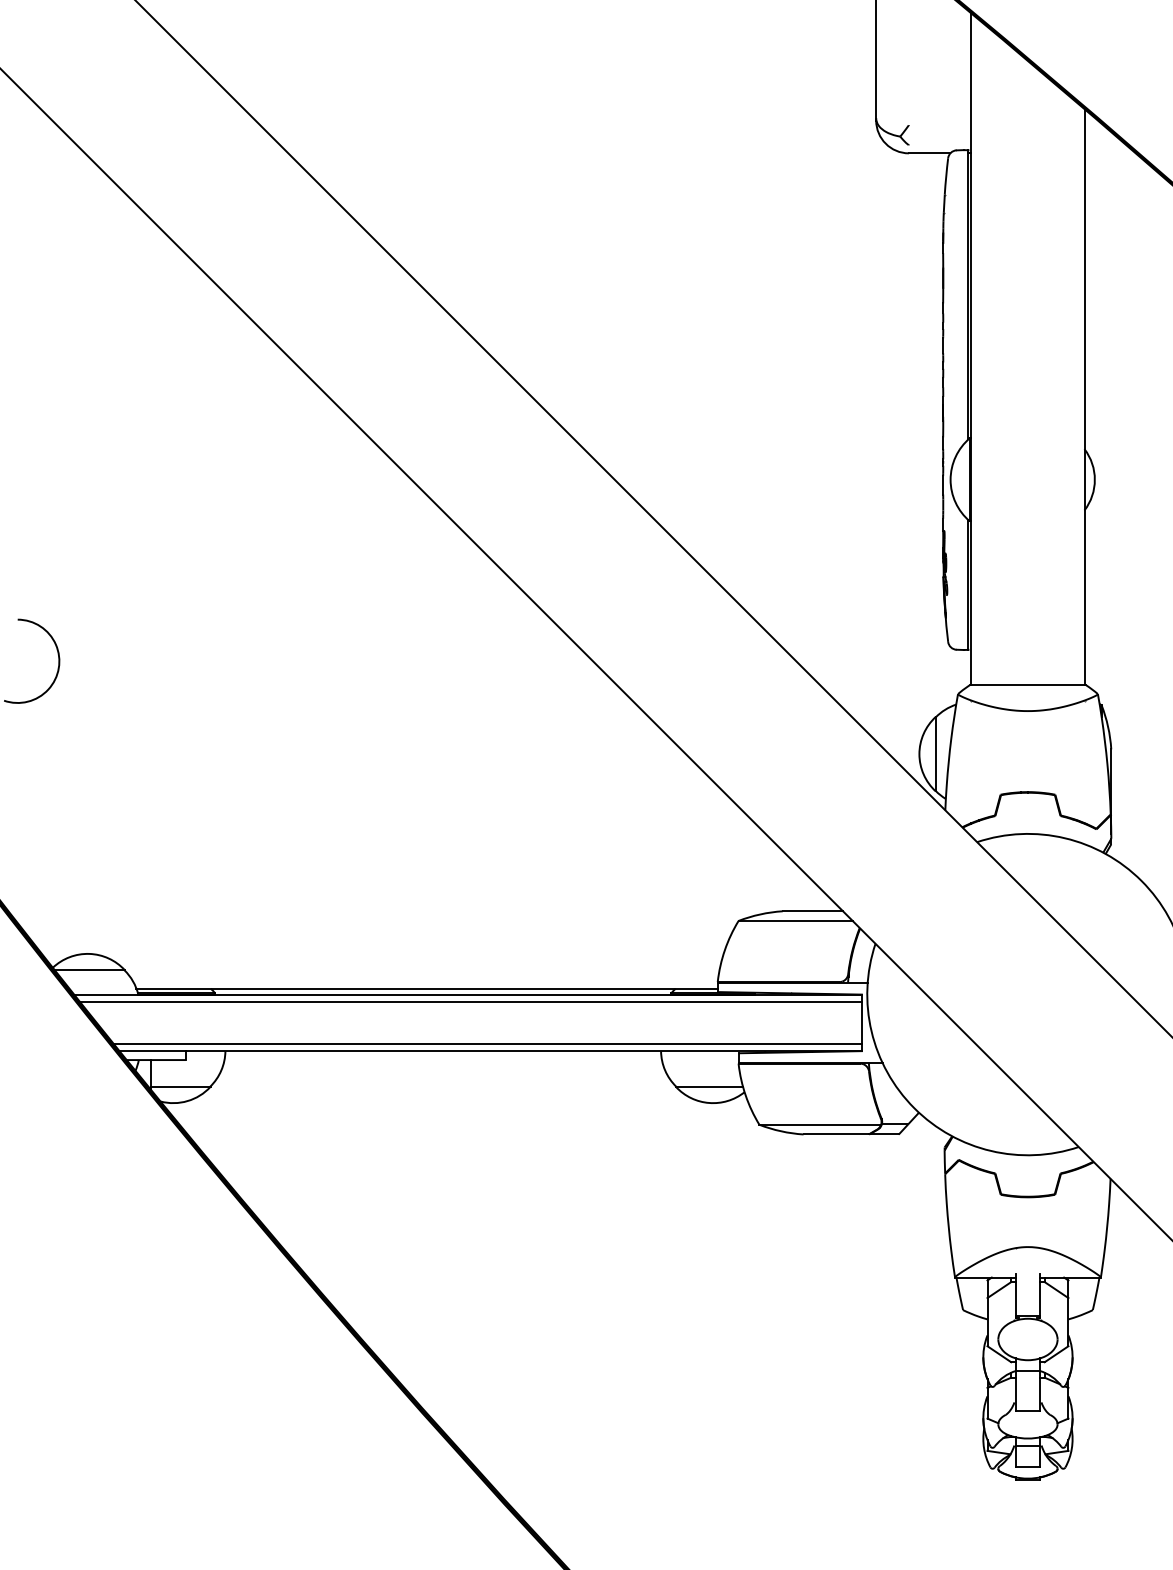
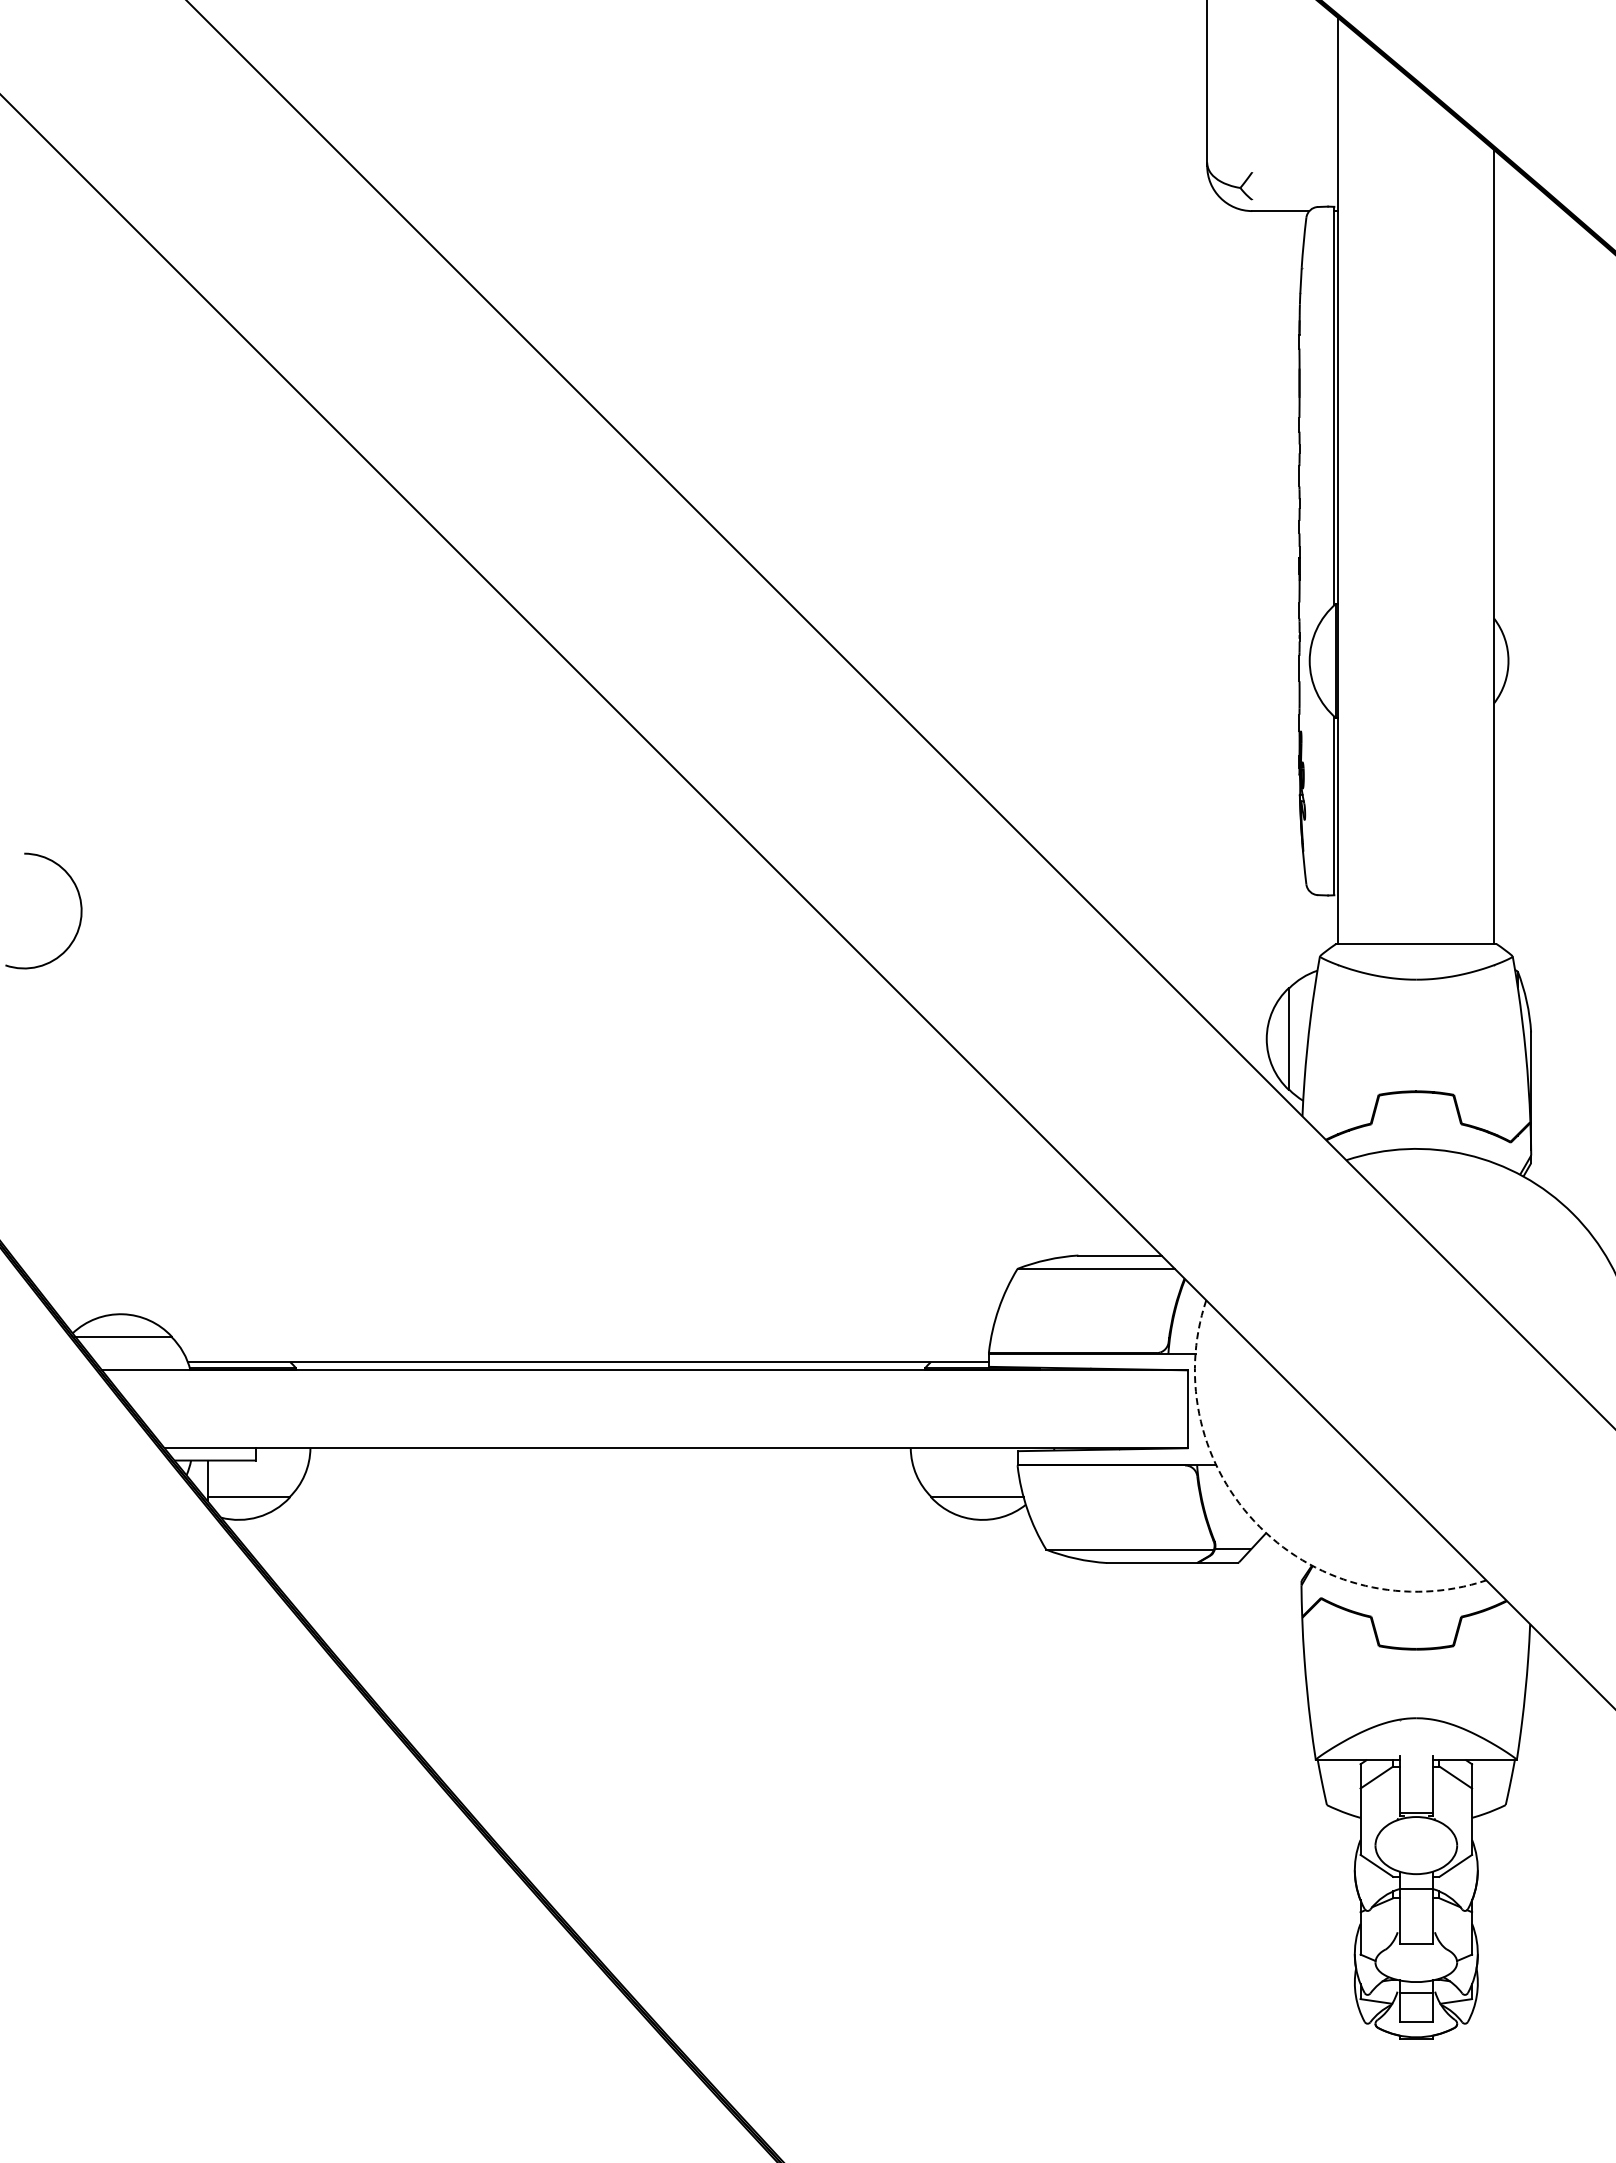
line: (470, 1001) -> (648, 1380), removed
line: (487, 1043) -> (671, 1437), removed
arc: (914, 1107) -> (1259, 1526), solid -> dashed

